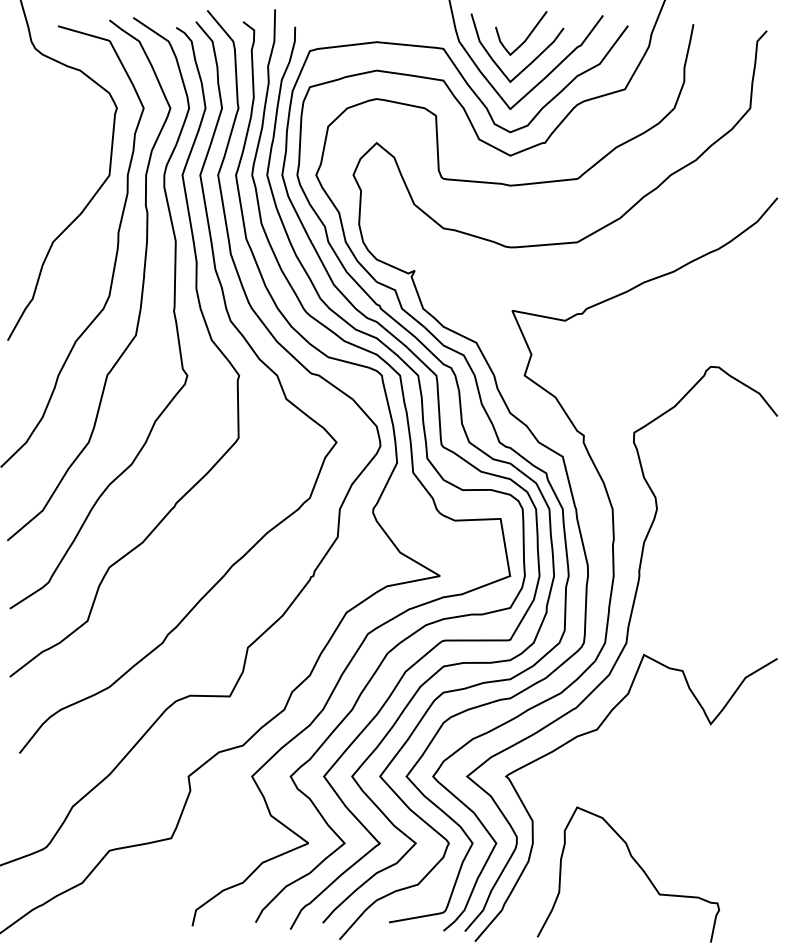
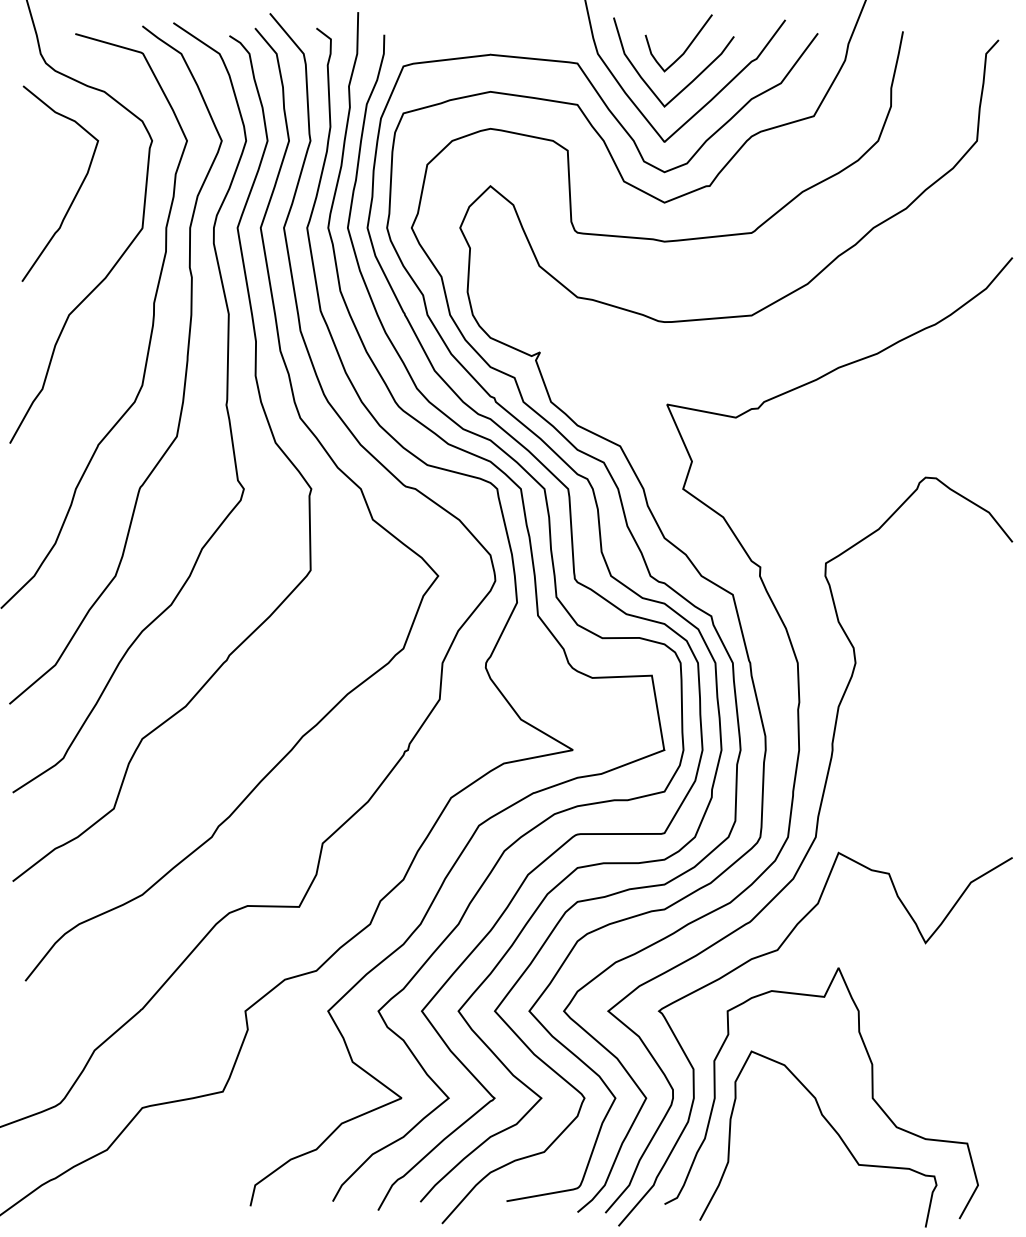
curve: (58, 147) -> (76, 191), added
curve: (669, 839) -> (871, 1093), added

